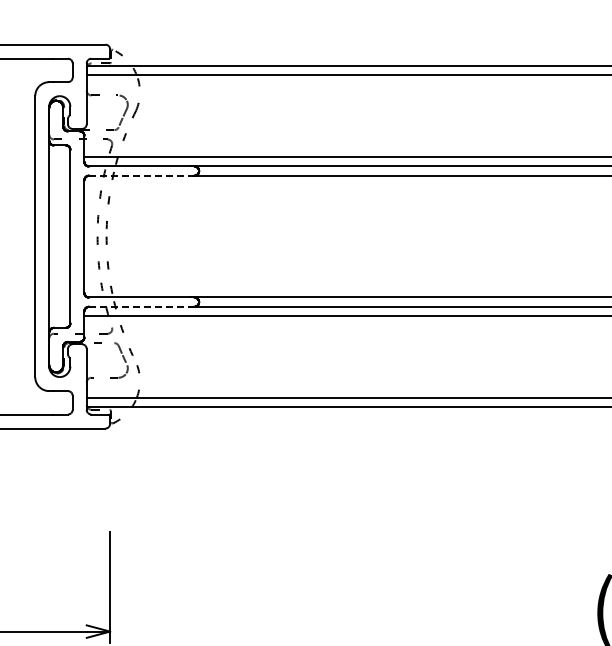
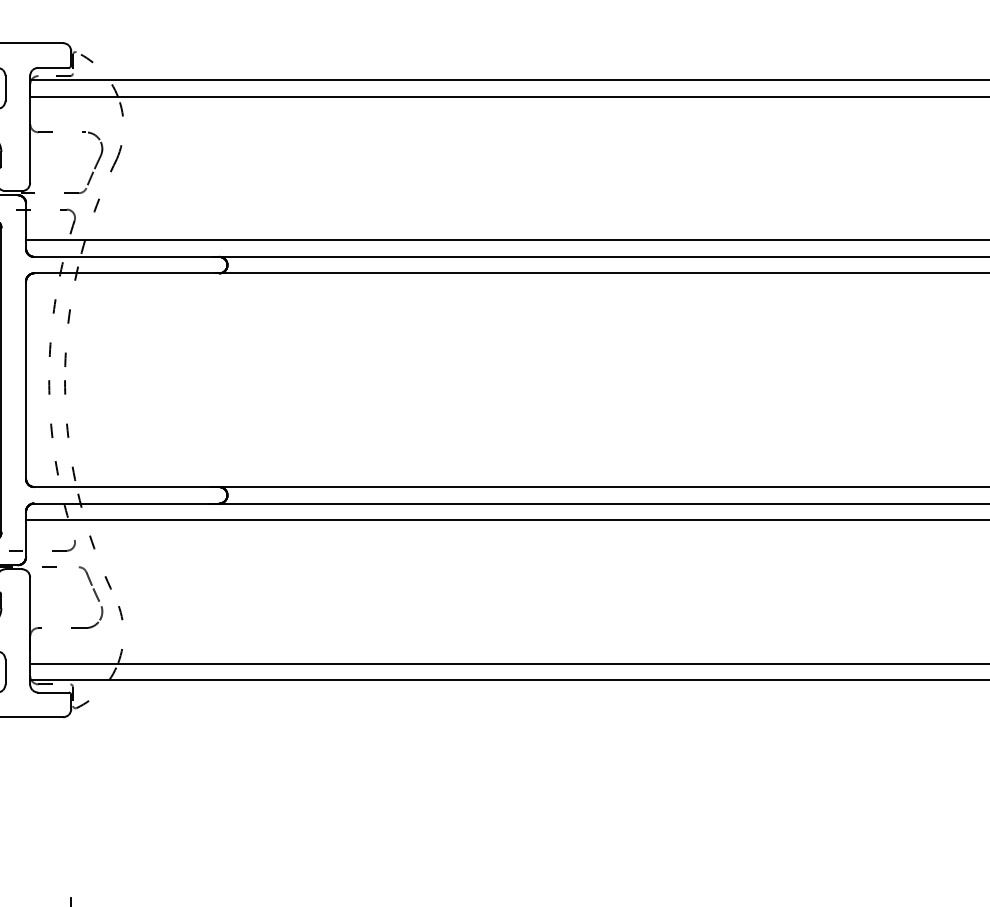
line: (141, 175) -> (126, 272), dashed -> solid
line: (141, 306) -> (126, 502), dashed -> solid

